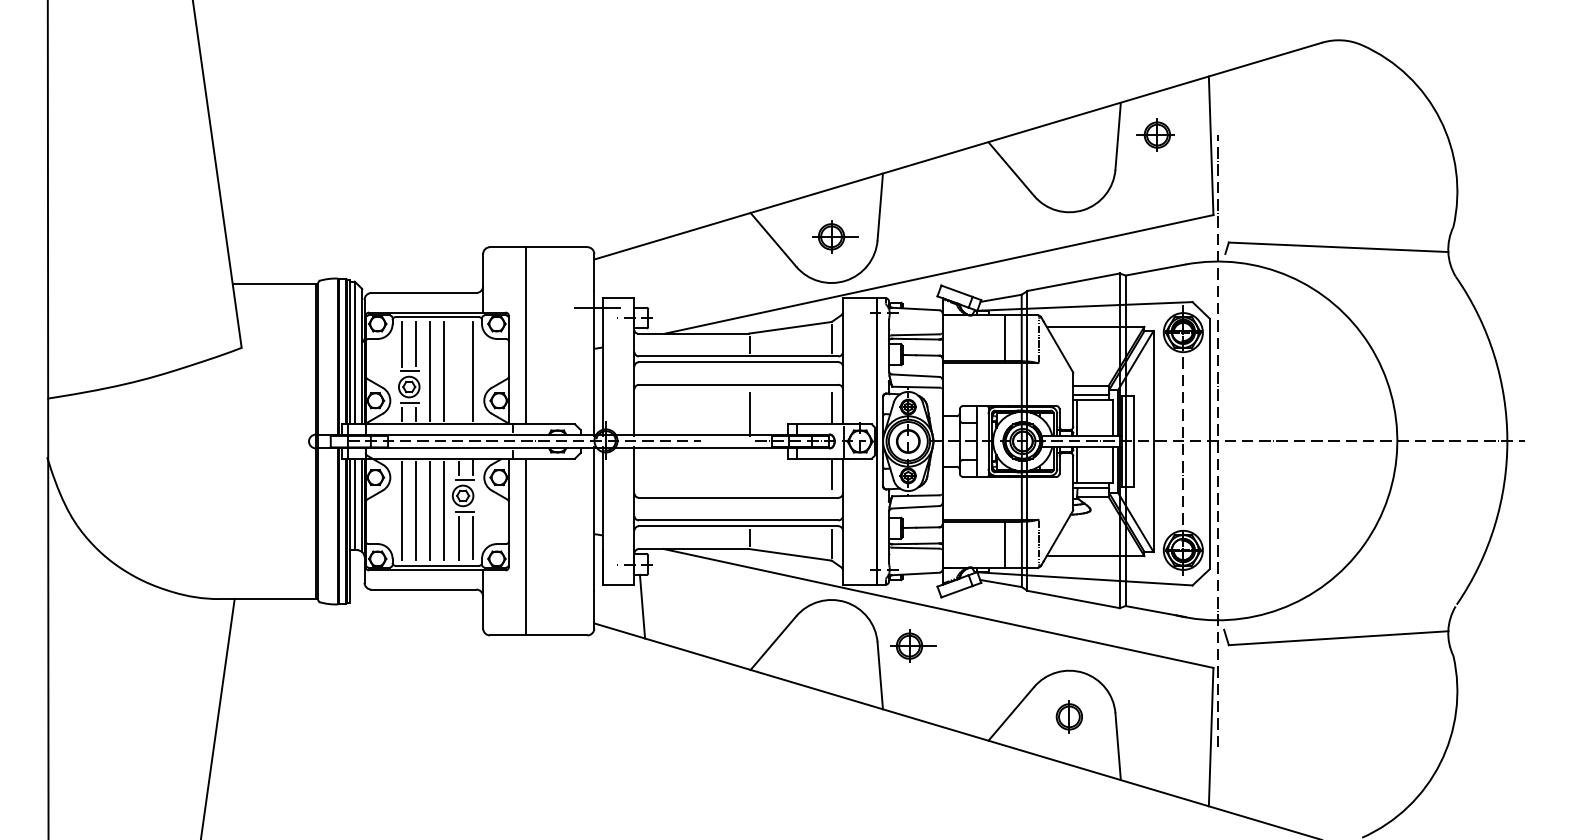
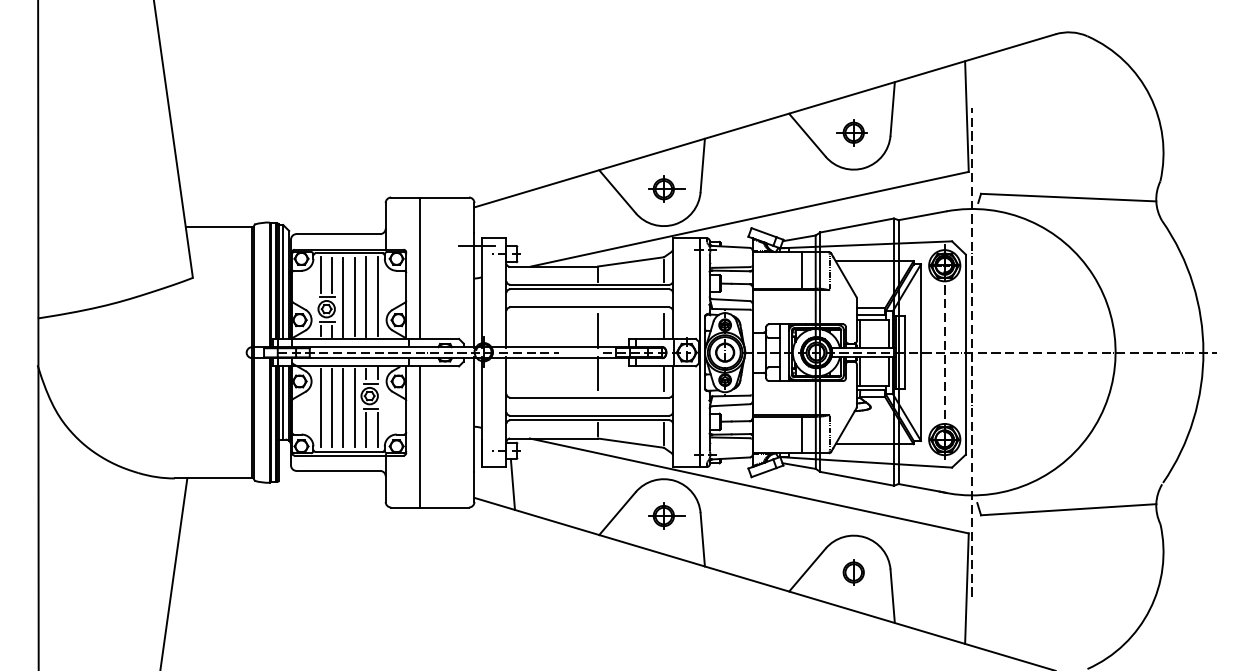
part: (1155, 134) -> (852, 132), moved
line: (458, 371) -> (366, 296), added
line: (749, 467) -> (598, 373), added
part: (913, 645) -> (667, 515), moved

